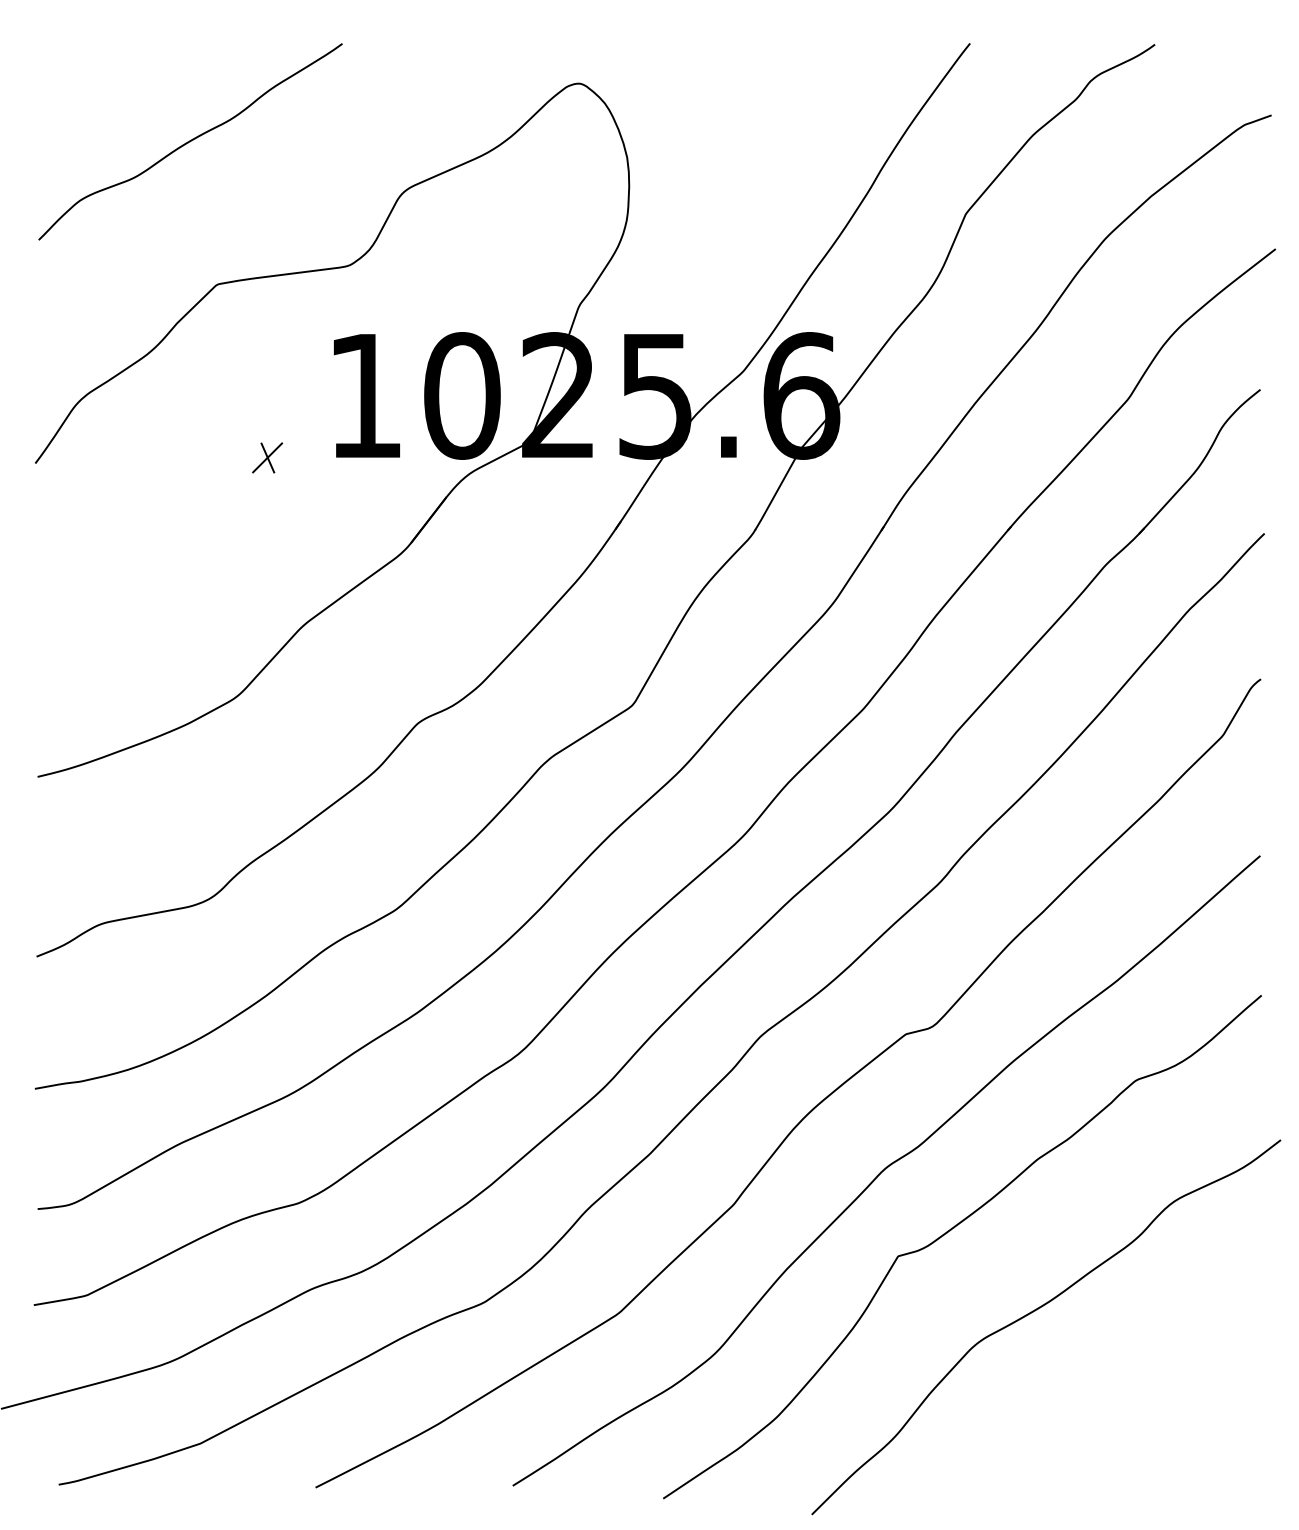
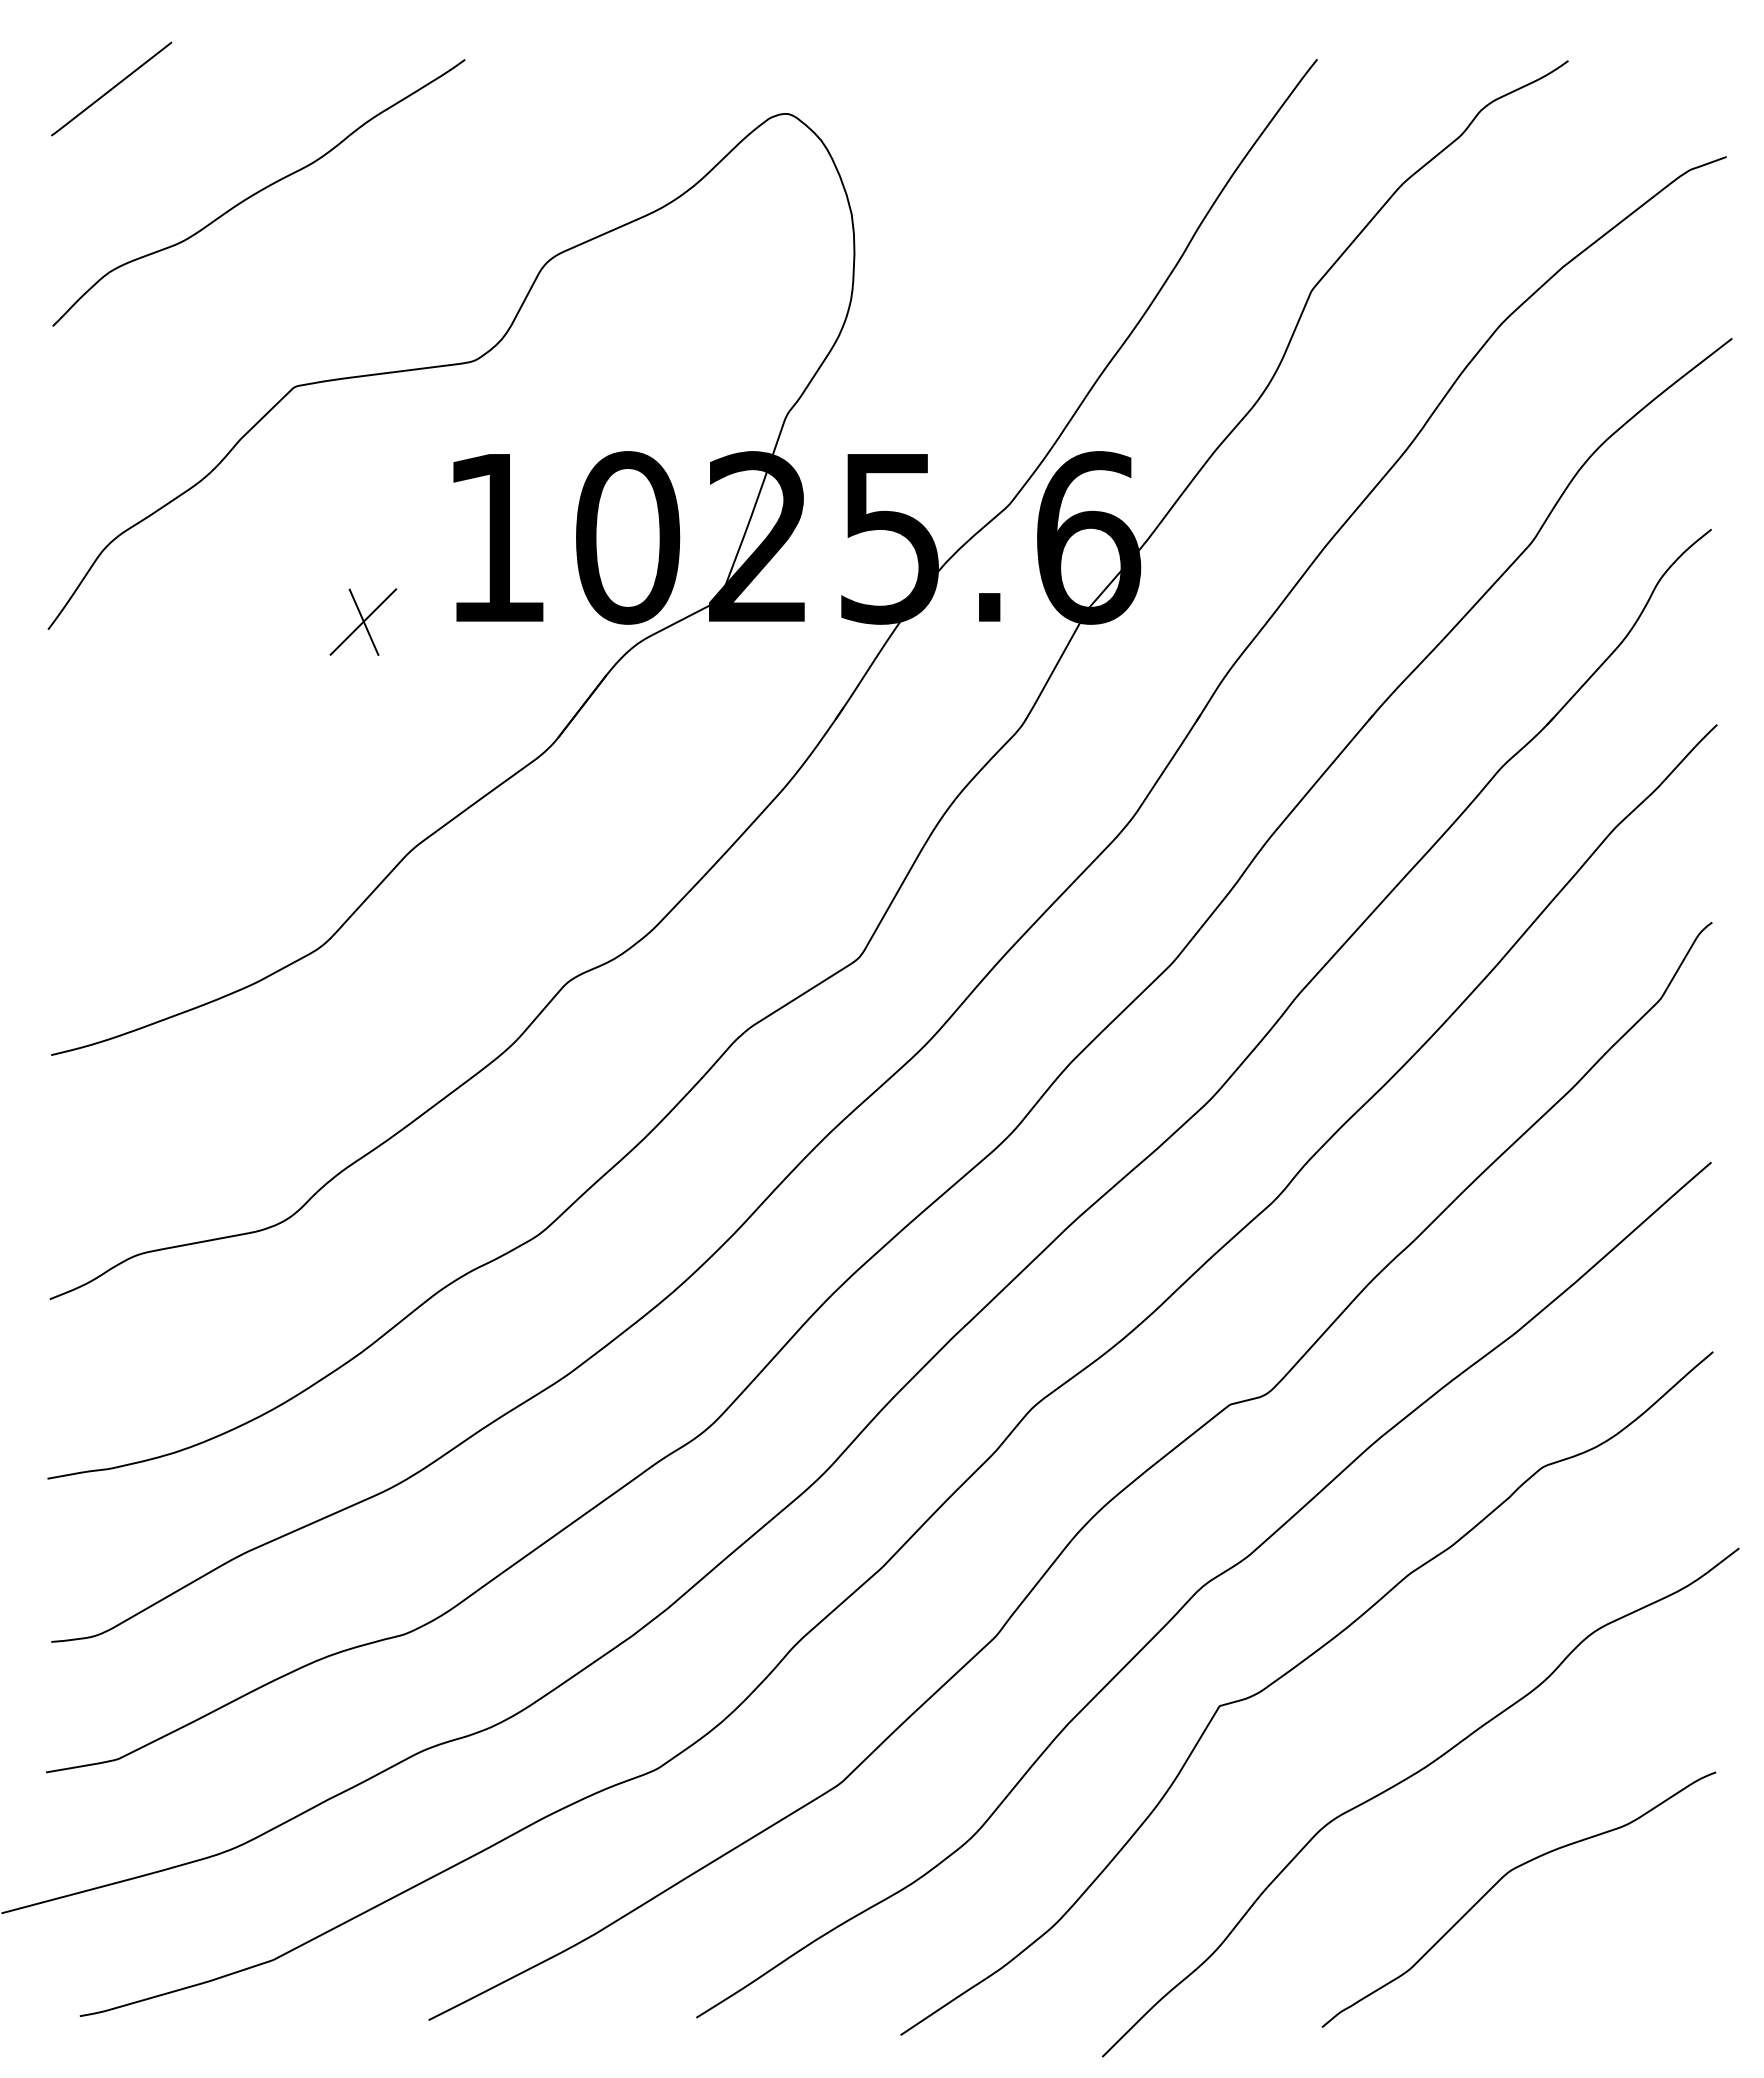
line: (82, 64) -> (111, 88), added
part: (267, 457) -> (363, 621), size x1.67
curve: (1105, 1384) -> (1500, 1880), added

